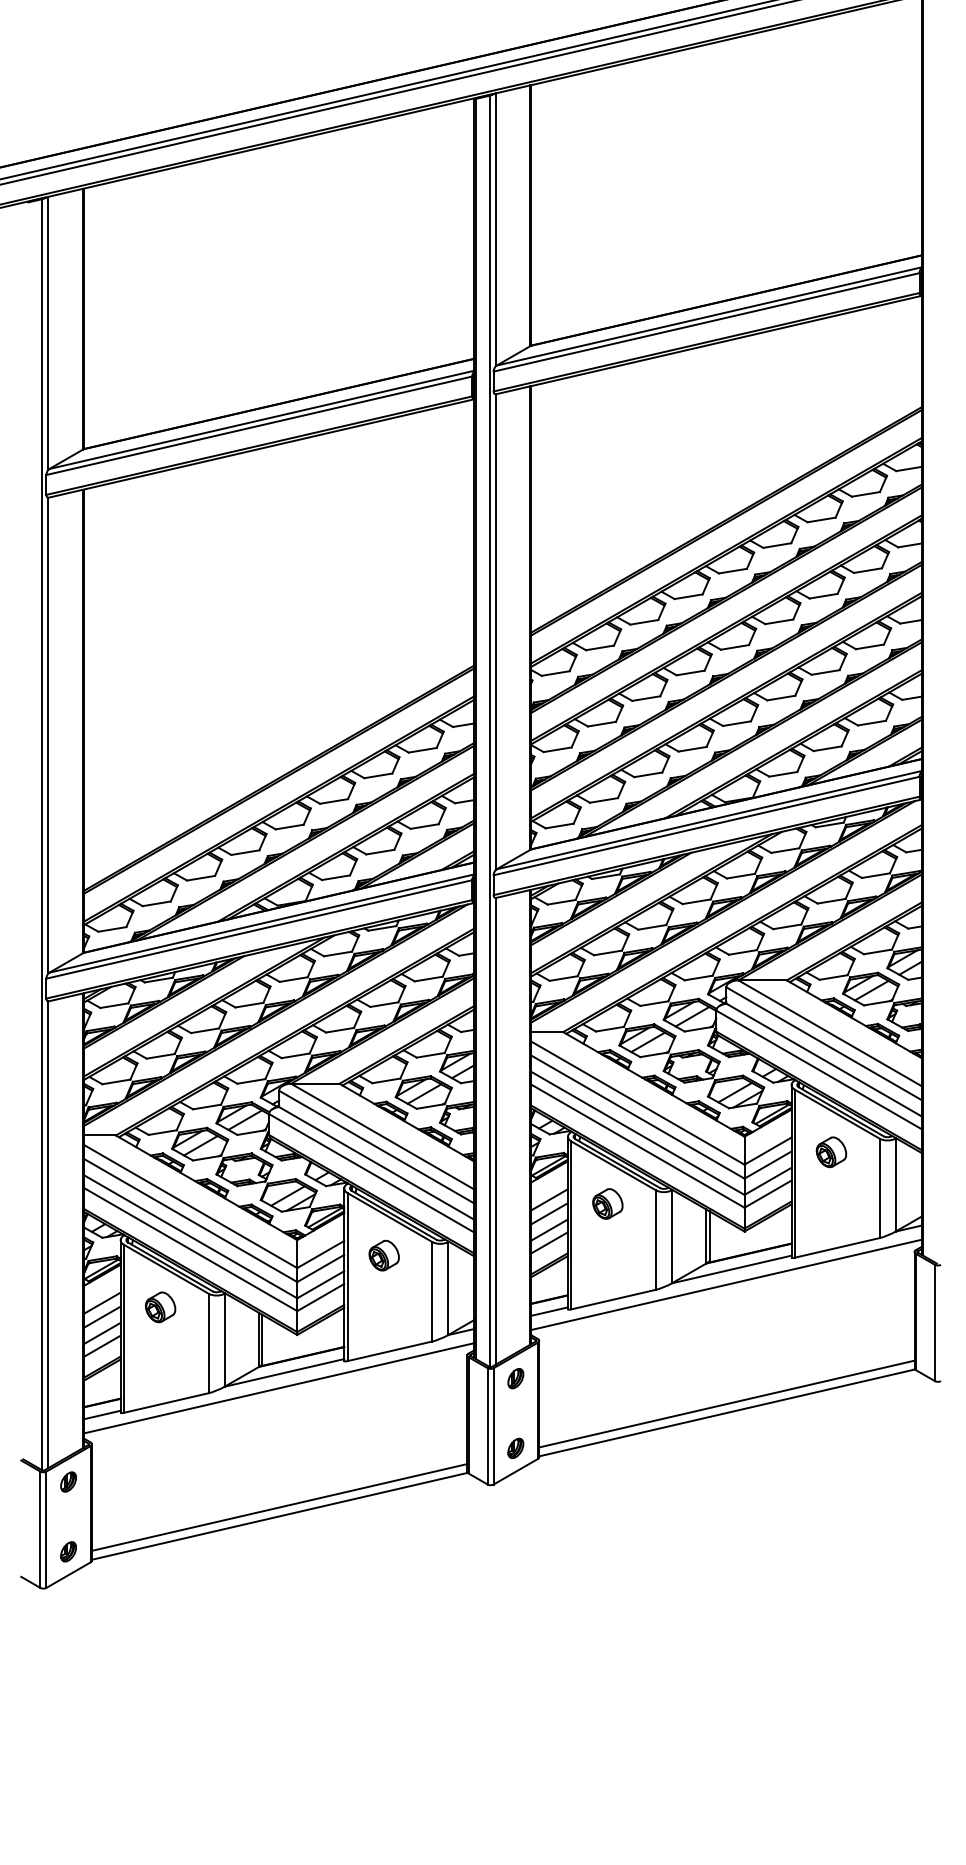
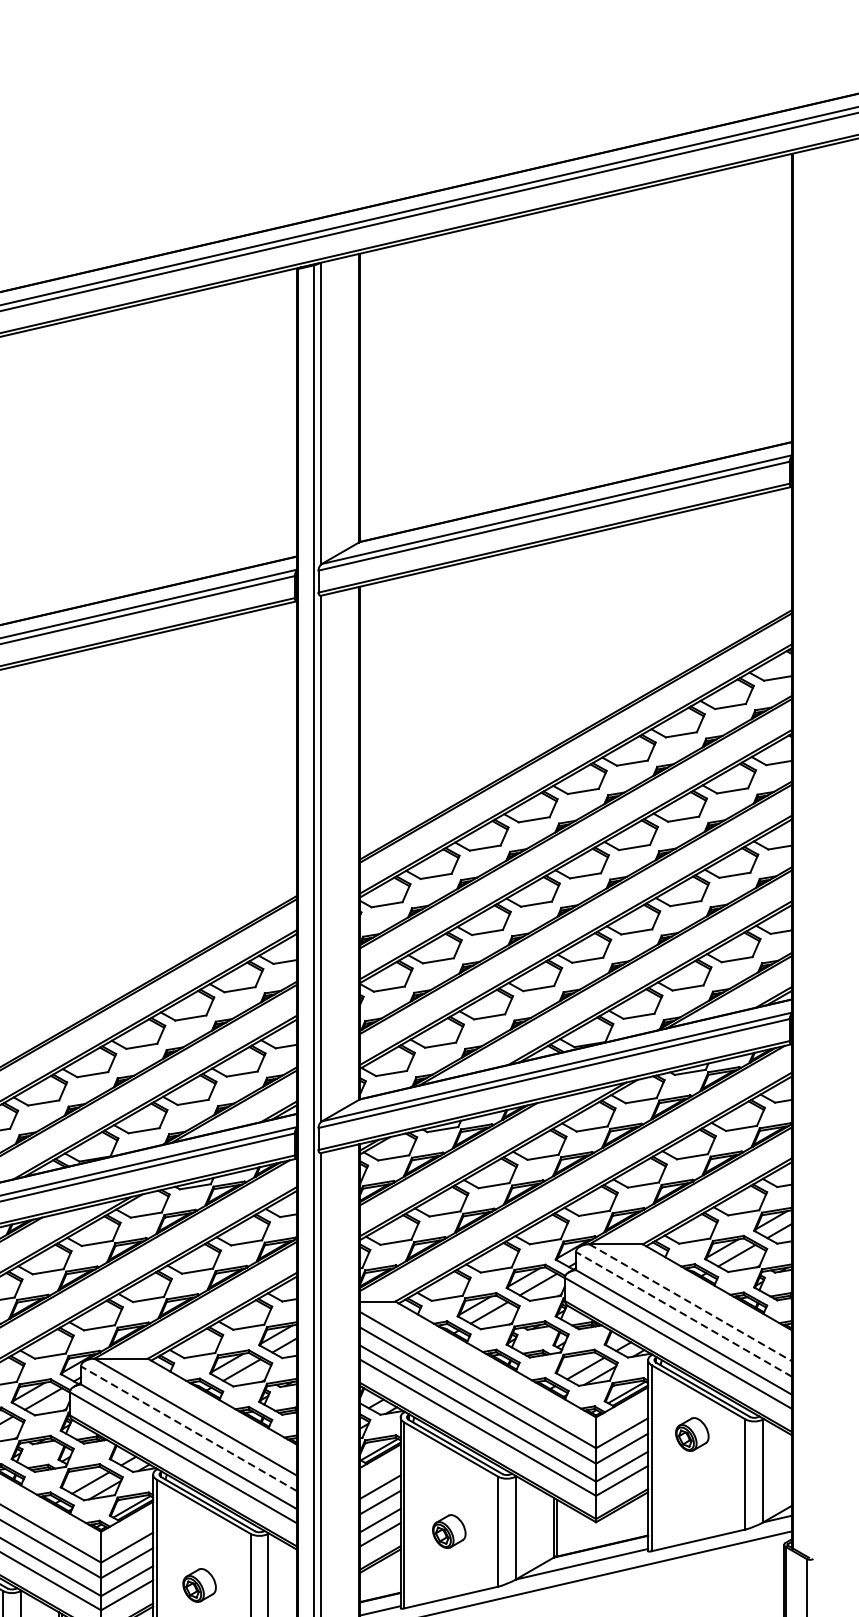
line: (830, 1033) -> (691, 1303), solid -> dashed
line: (823, 1043) -> (683, 1314), solid -> dashed
line: (376, 1147) -> (188, 1429), solid -> dashed
part: (607, 1203) -> (448, 1531), moved
part: (383, 1255) -> (198, 1585), moved

